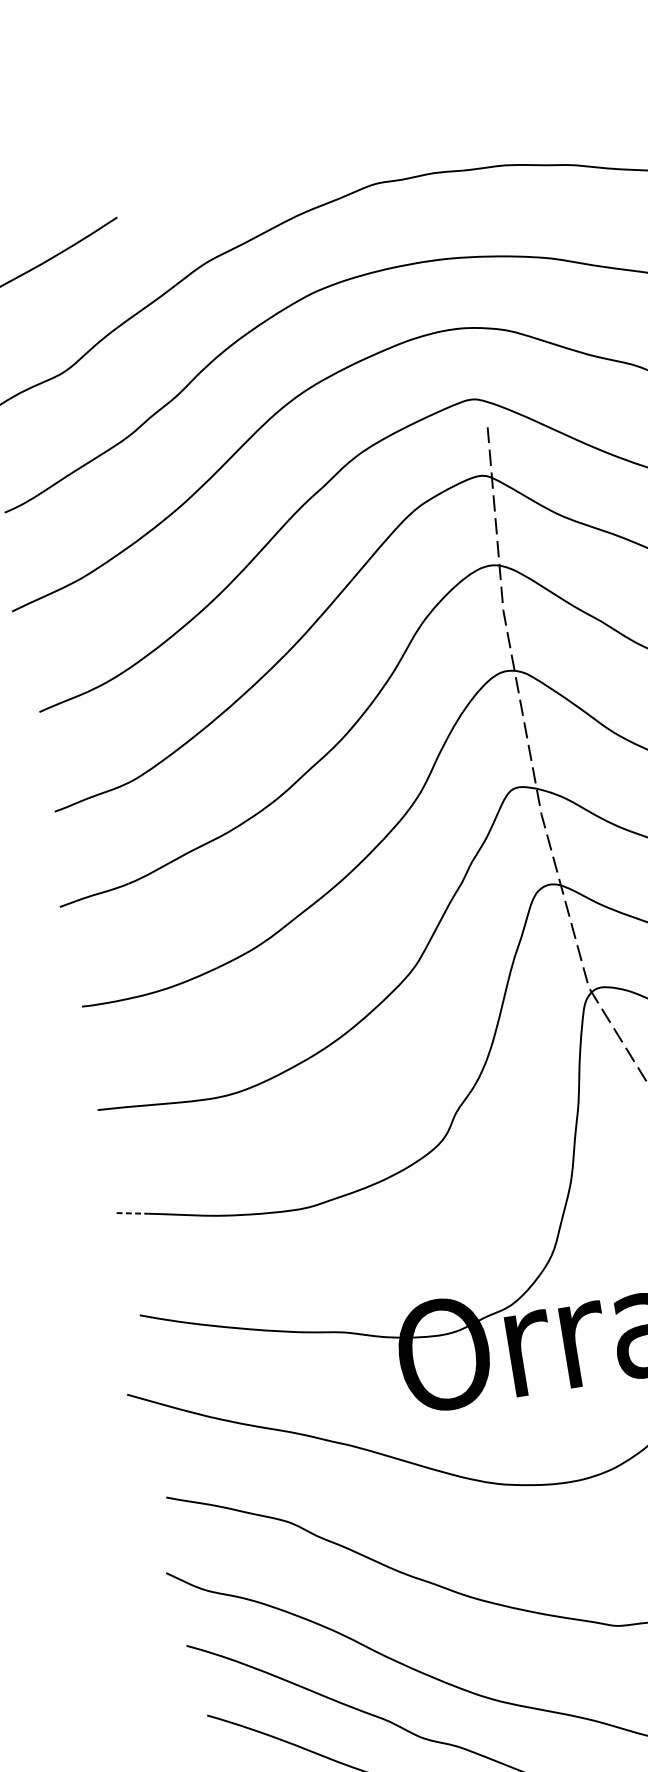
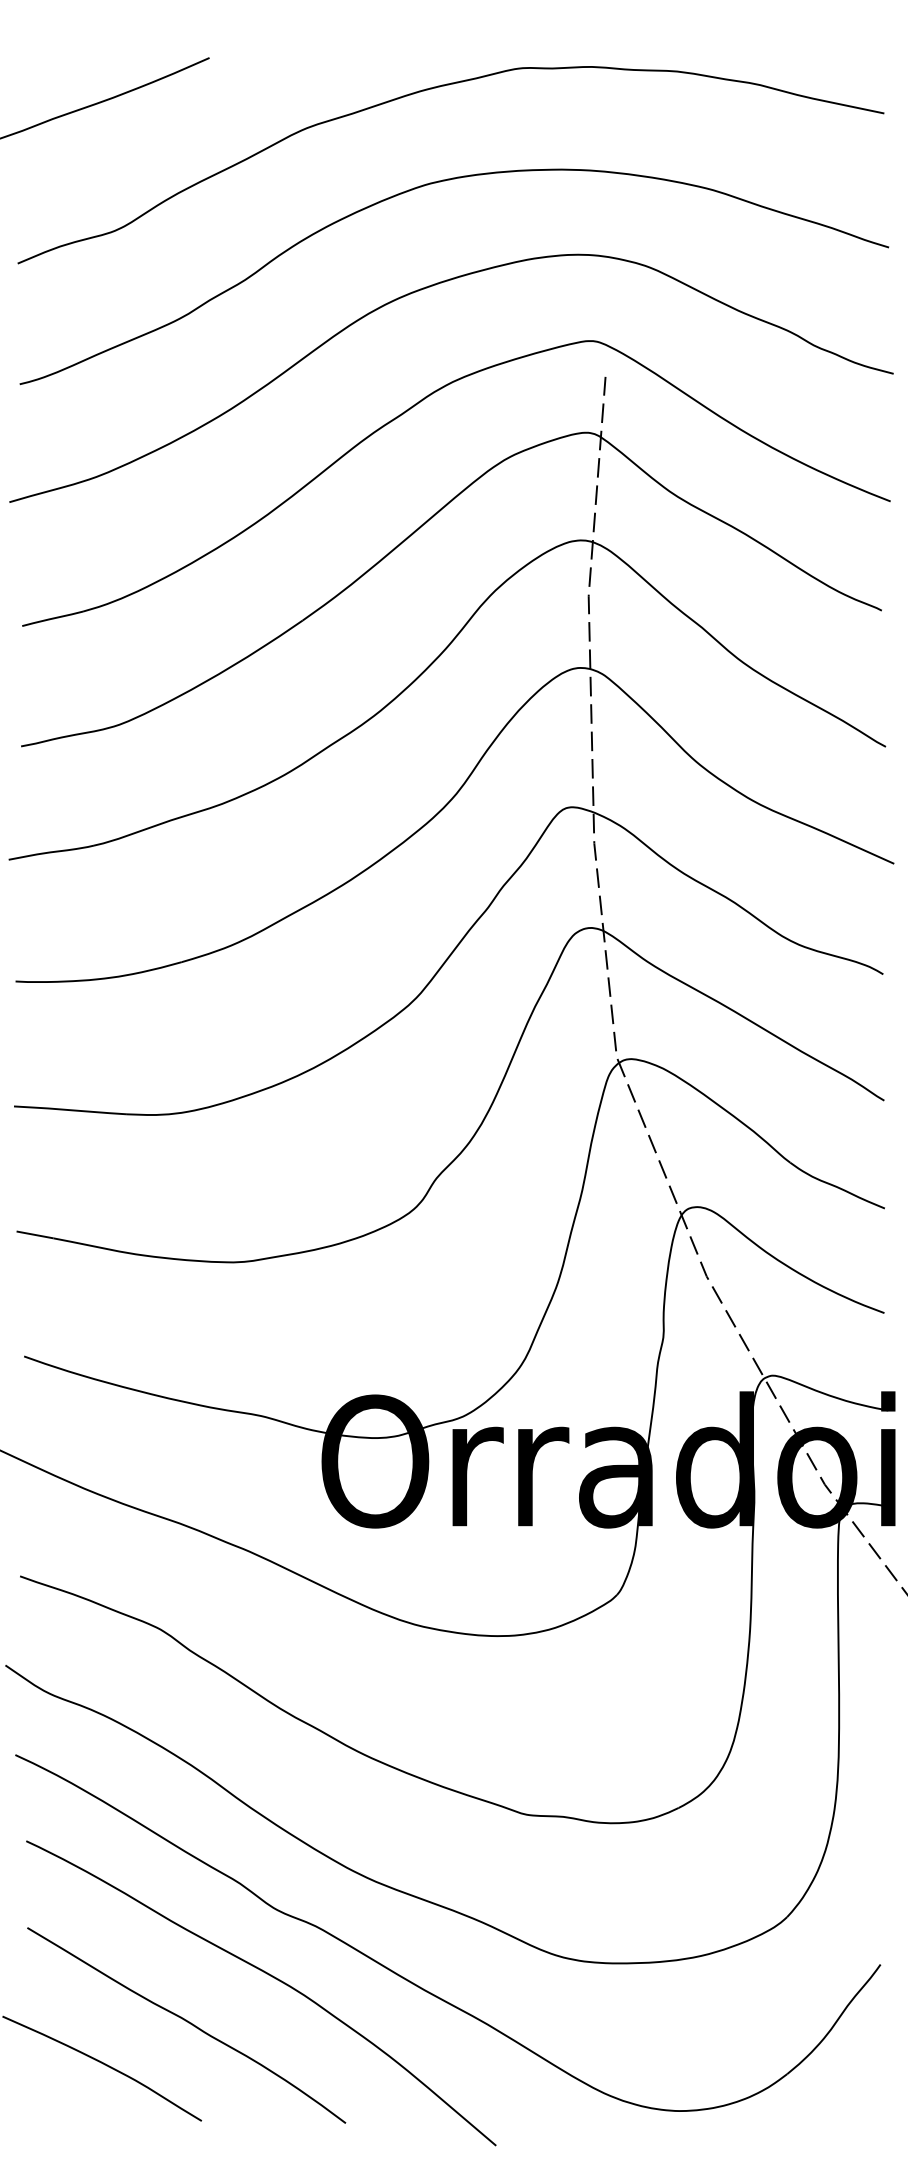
line: (132, 1213) -> (35, 1234), dashed -> solid

